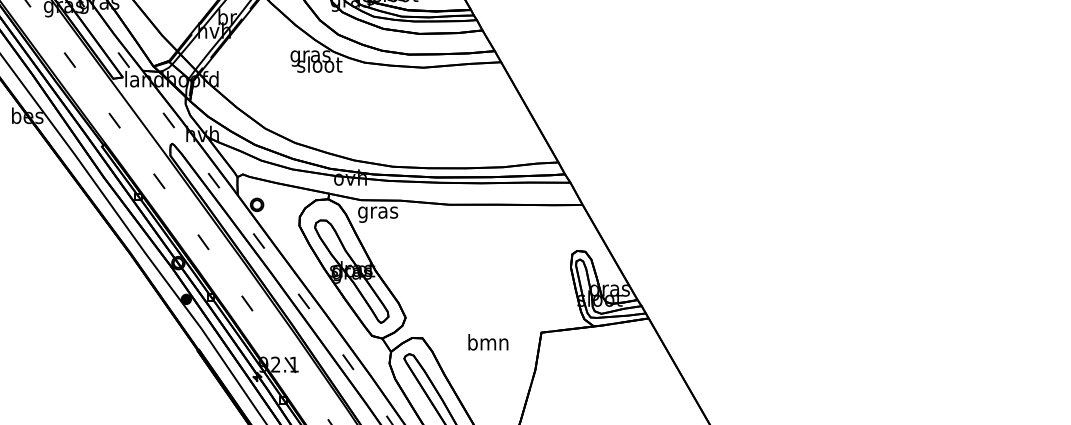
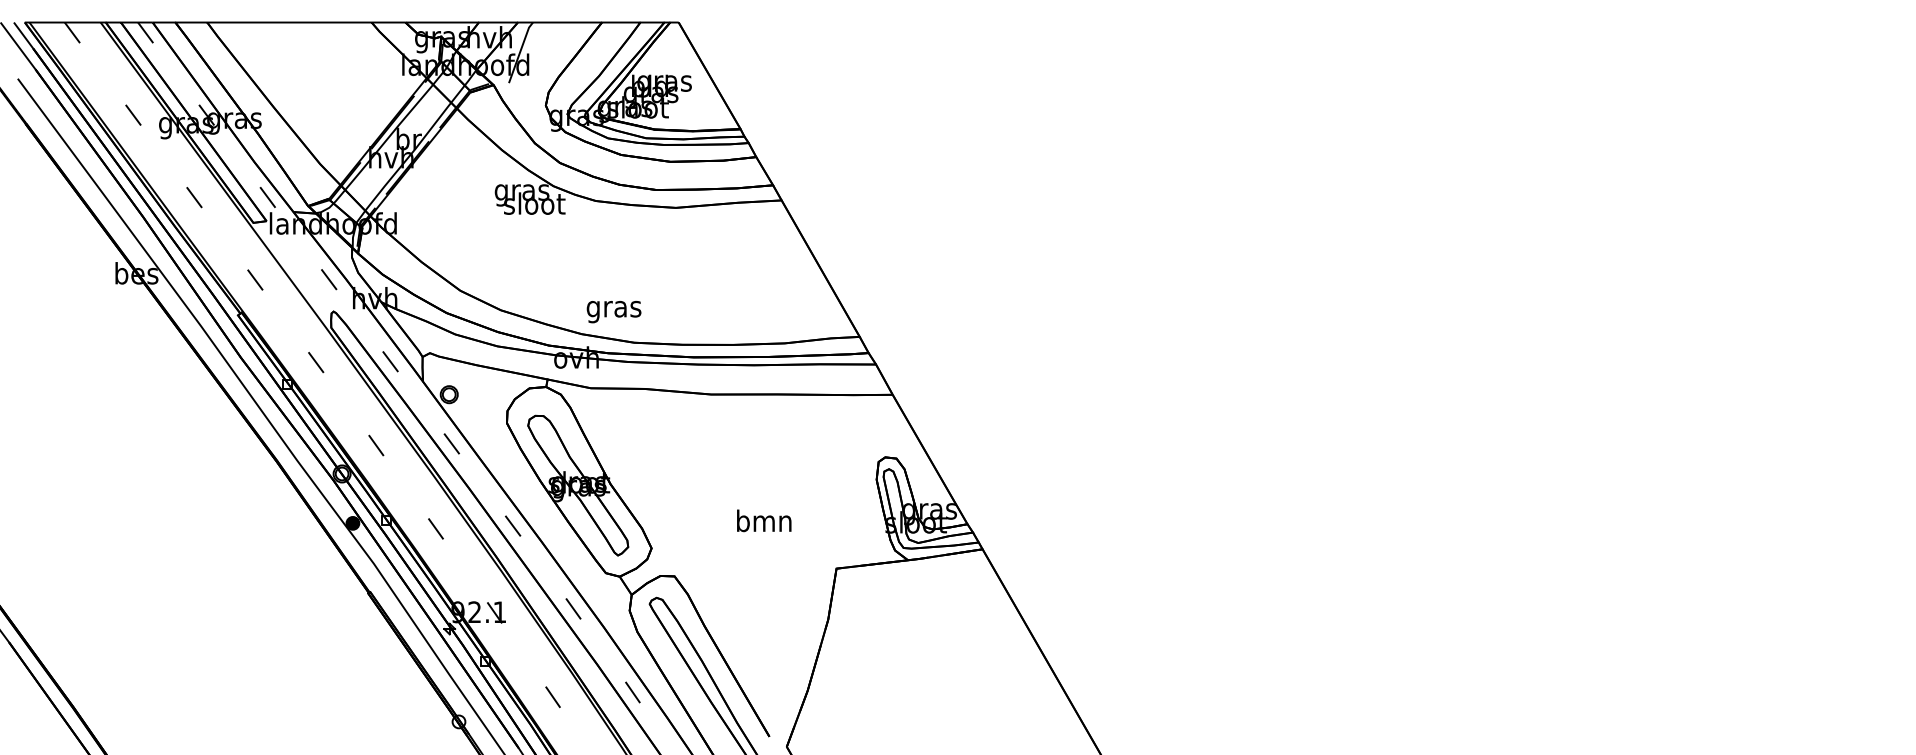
text: (377, 215) -> (613, 312), moved
text: (488, 342) -> (764, 520), moved

